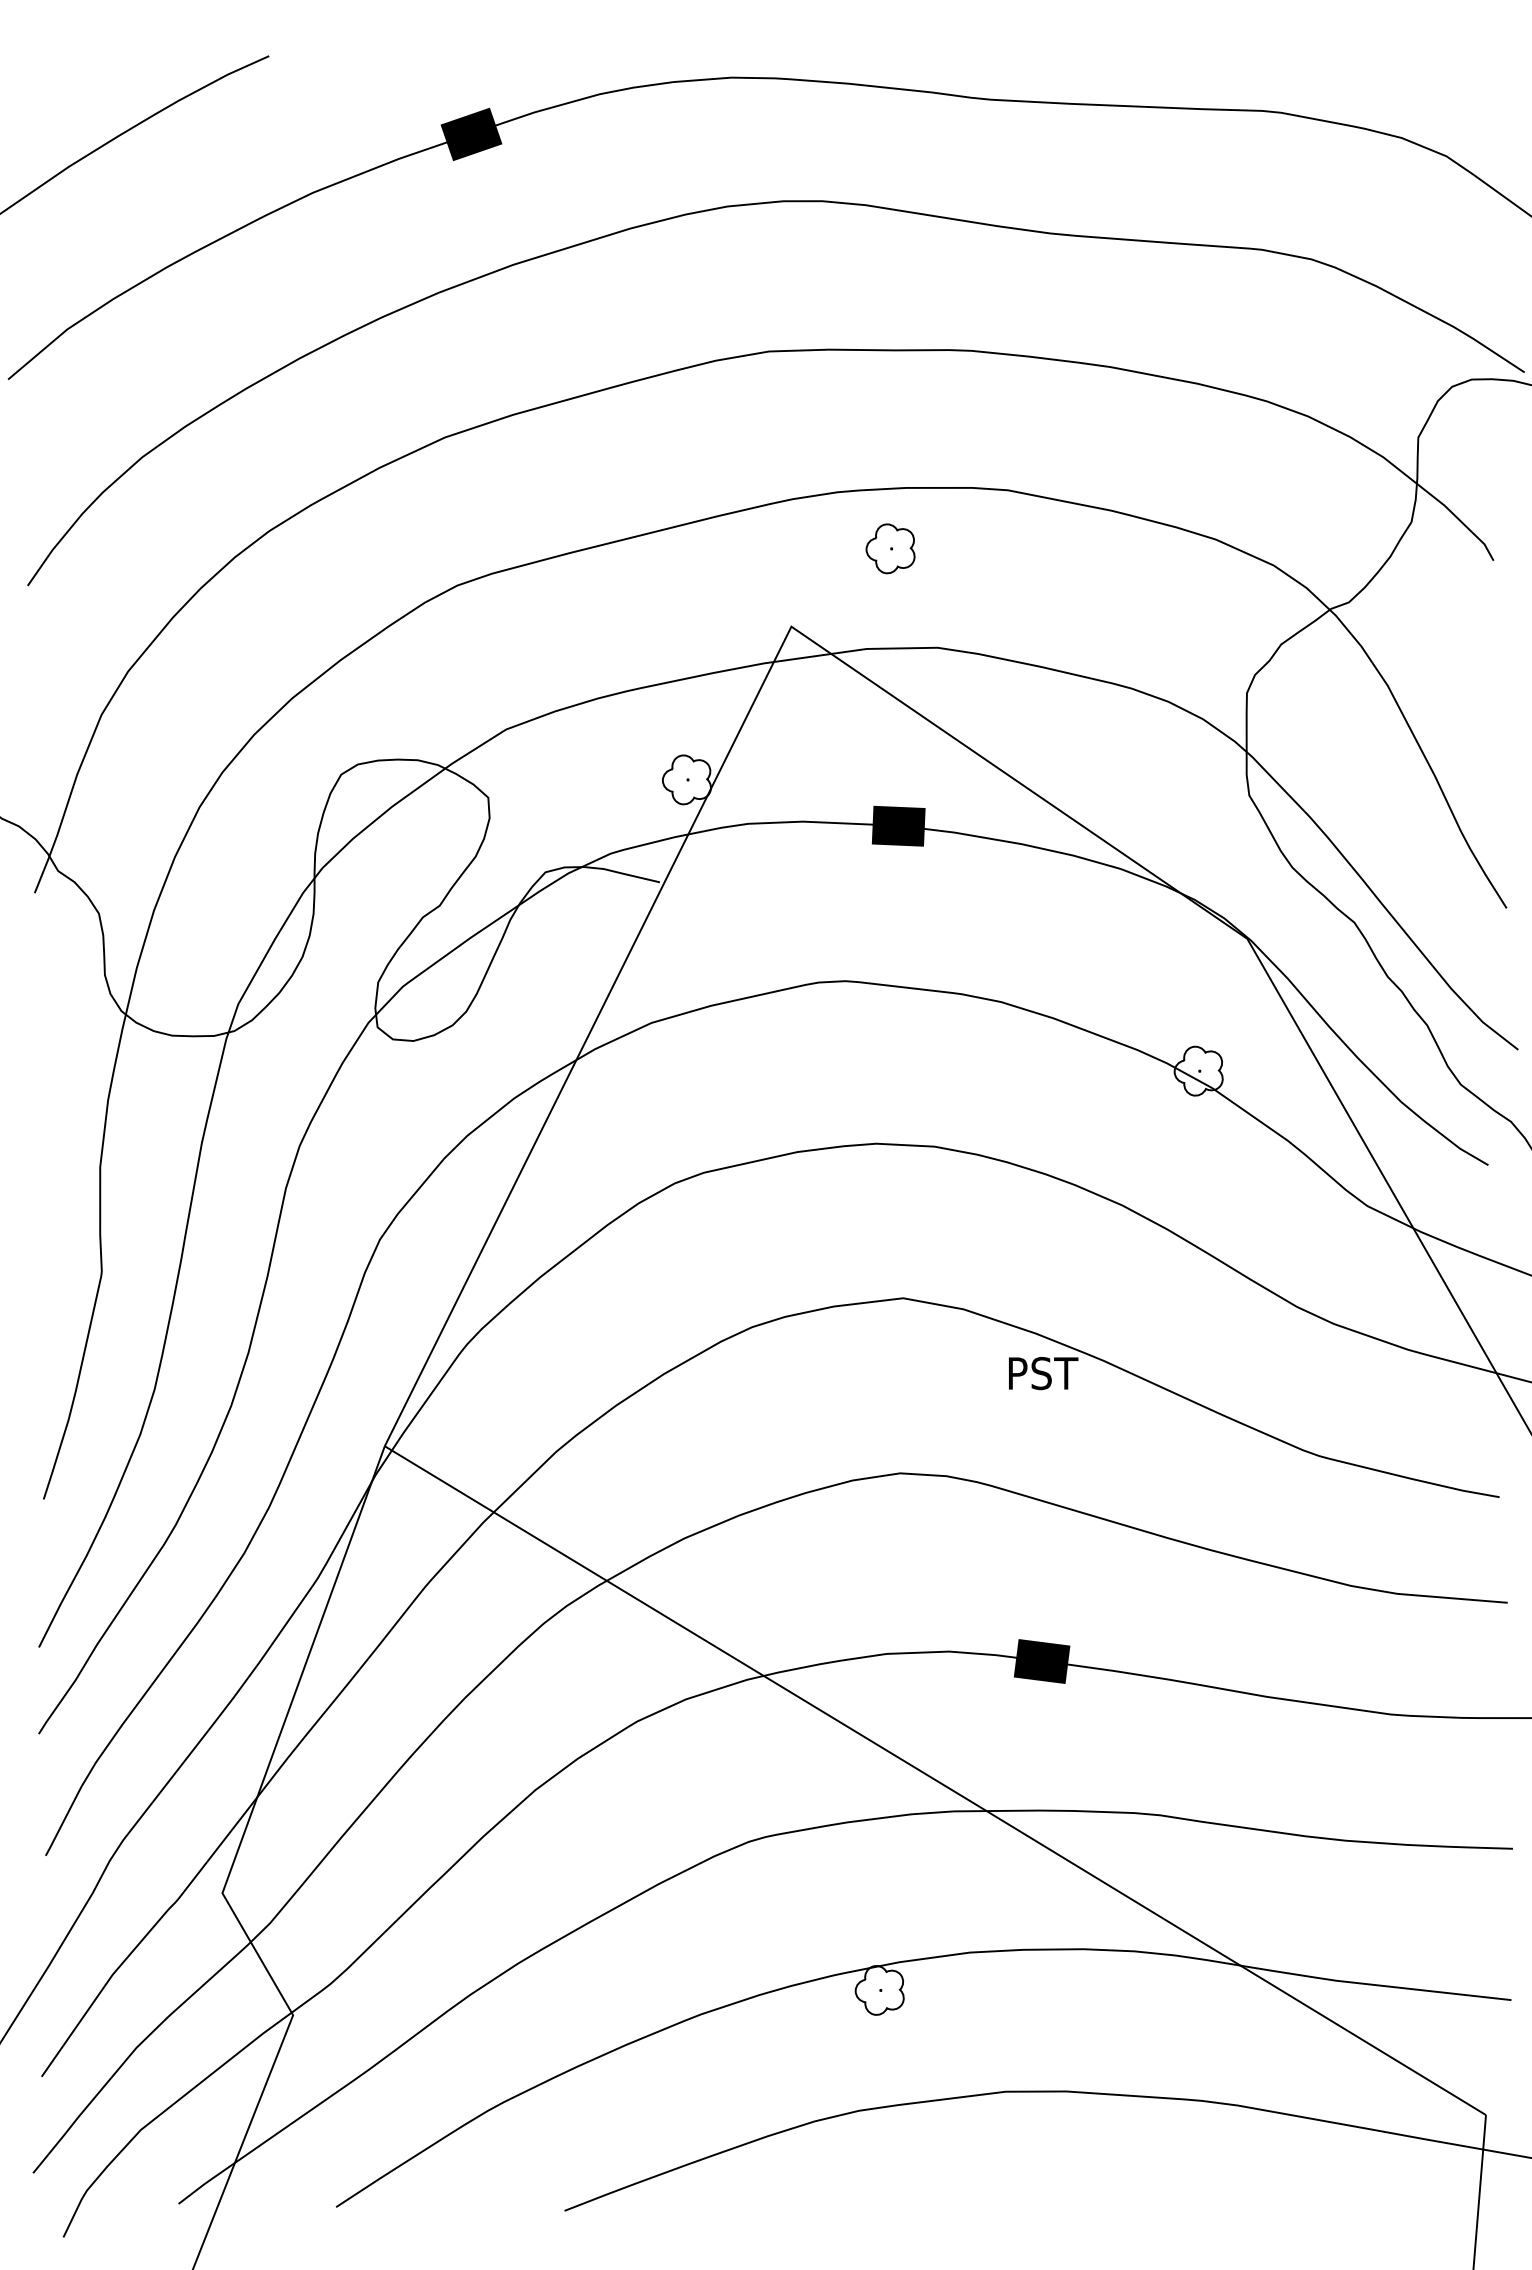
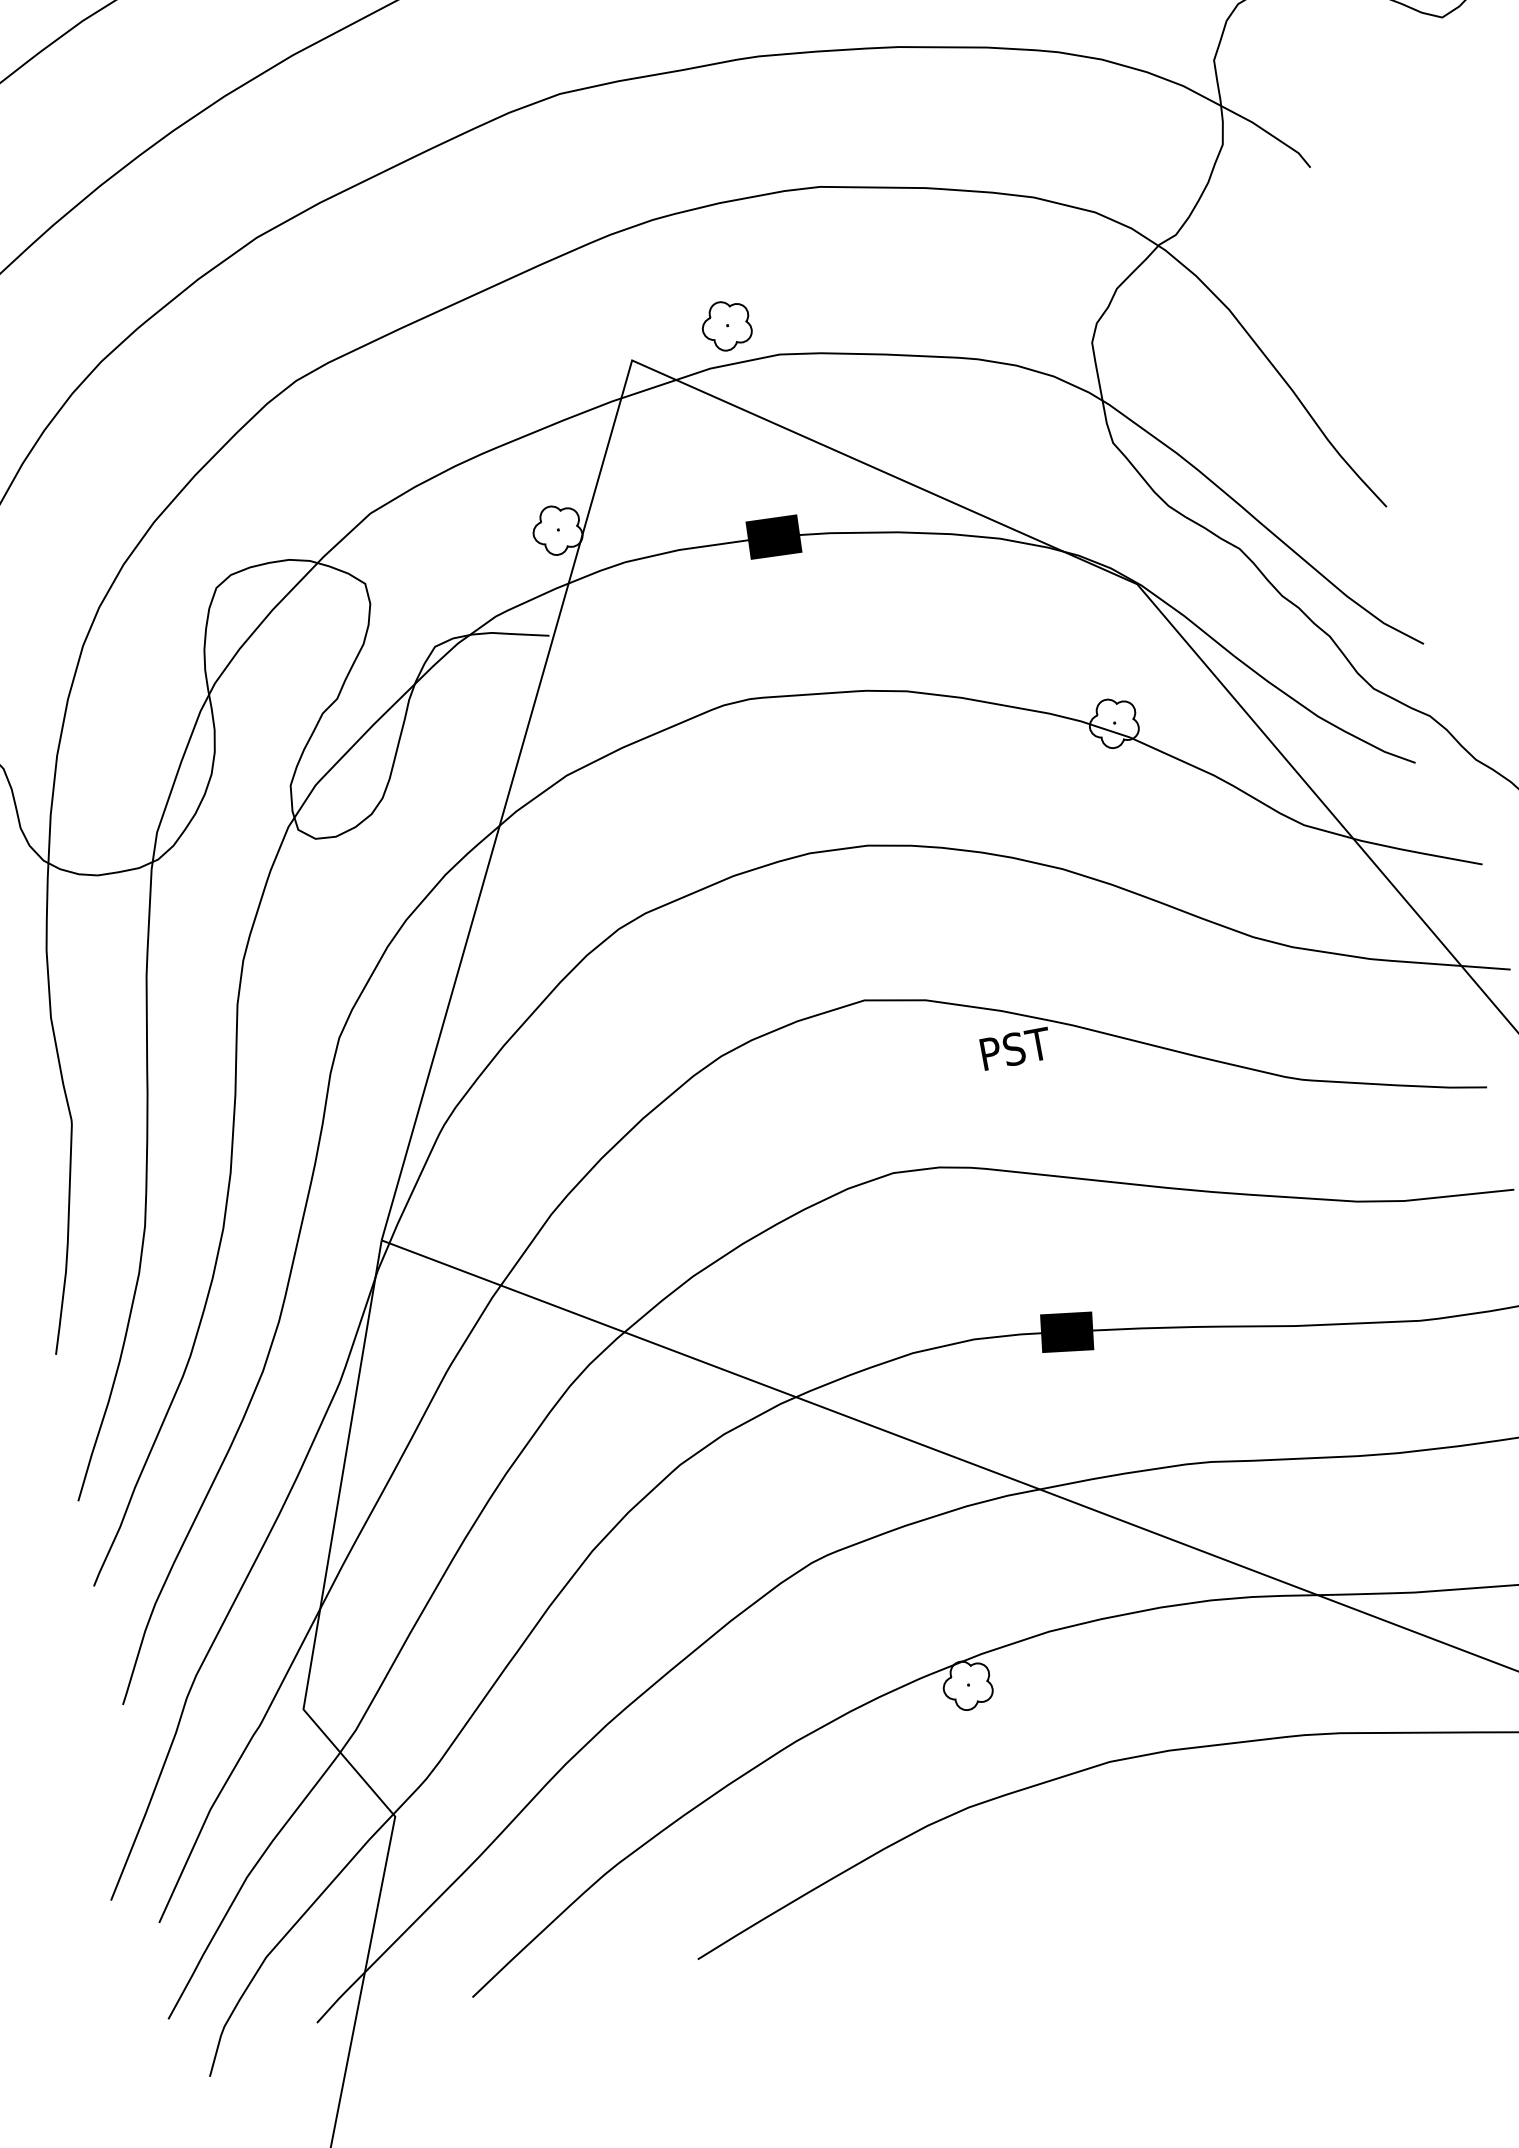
part: (890, 548) -> (726, 325), moved

